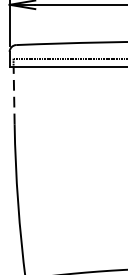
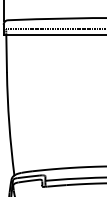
line: (13, 95) -> (6, 53), dashed -> solid

